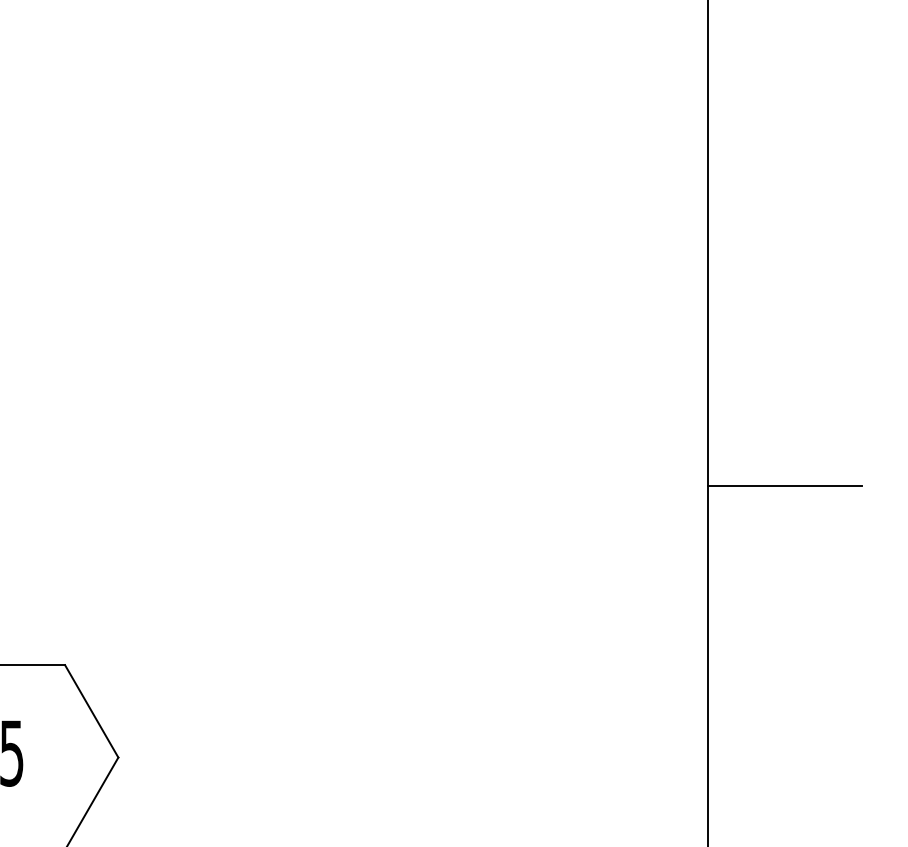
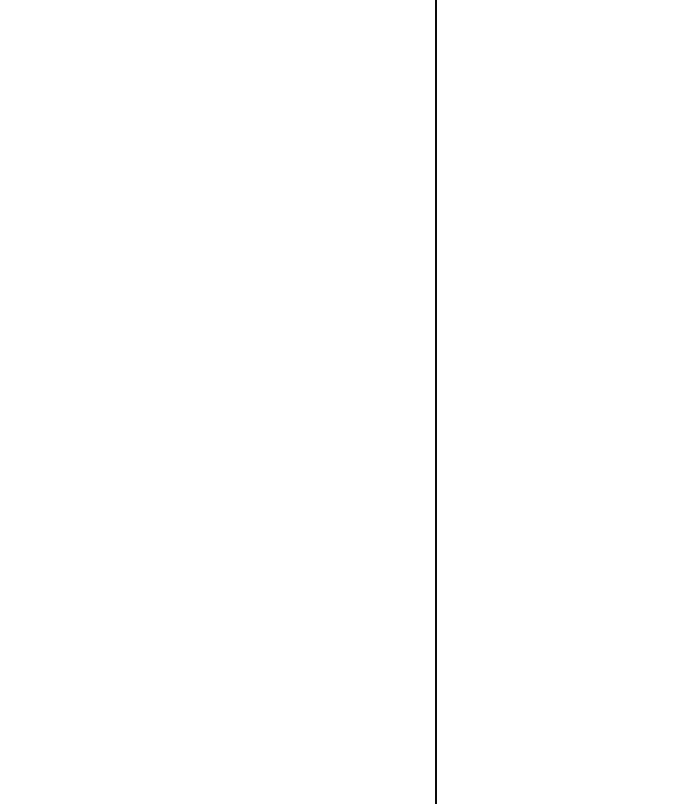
line: (784, 486) -> (511, 468), removed

